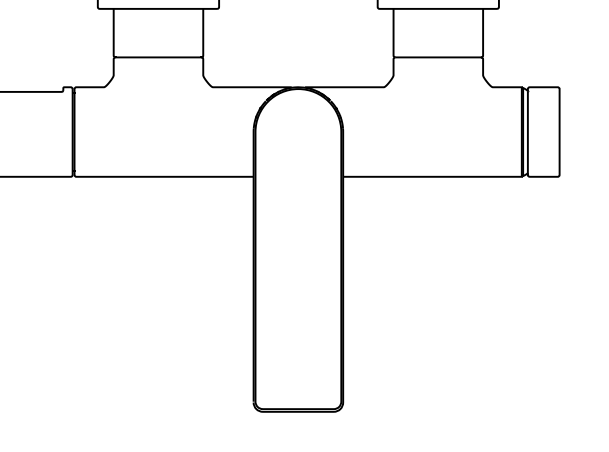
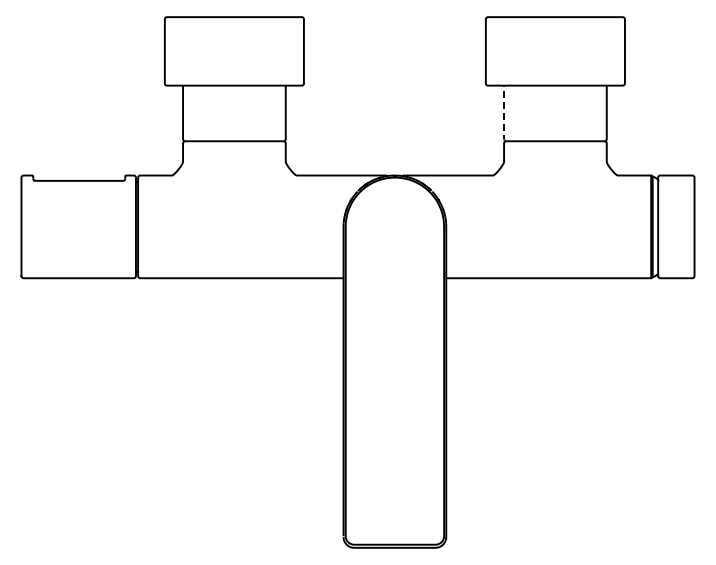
line: (393, 35) -> (504, 116), solid -> dashed

